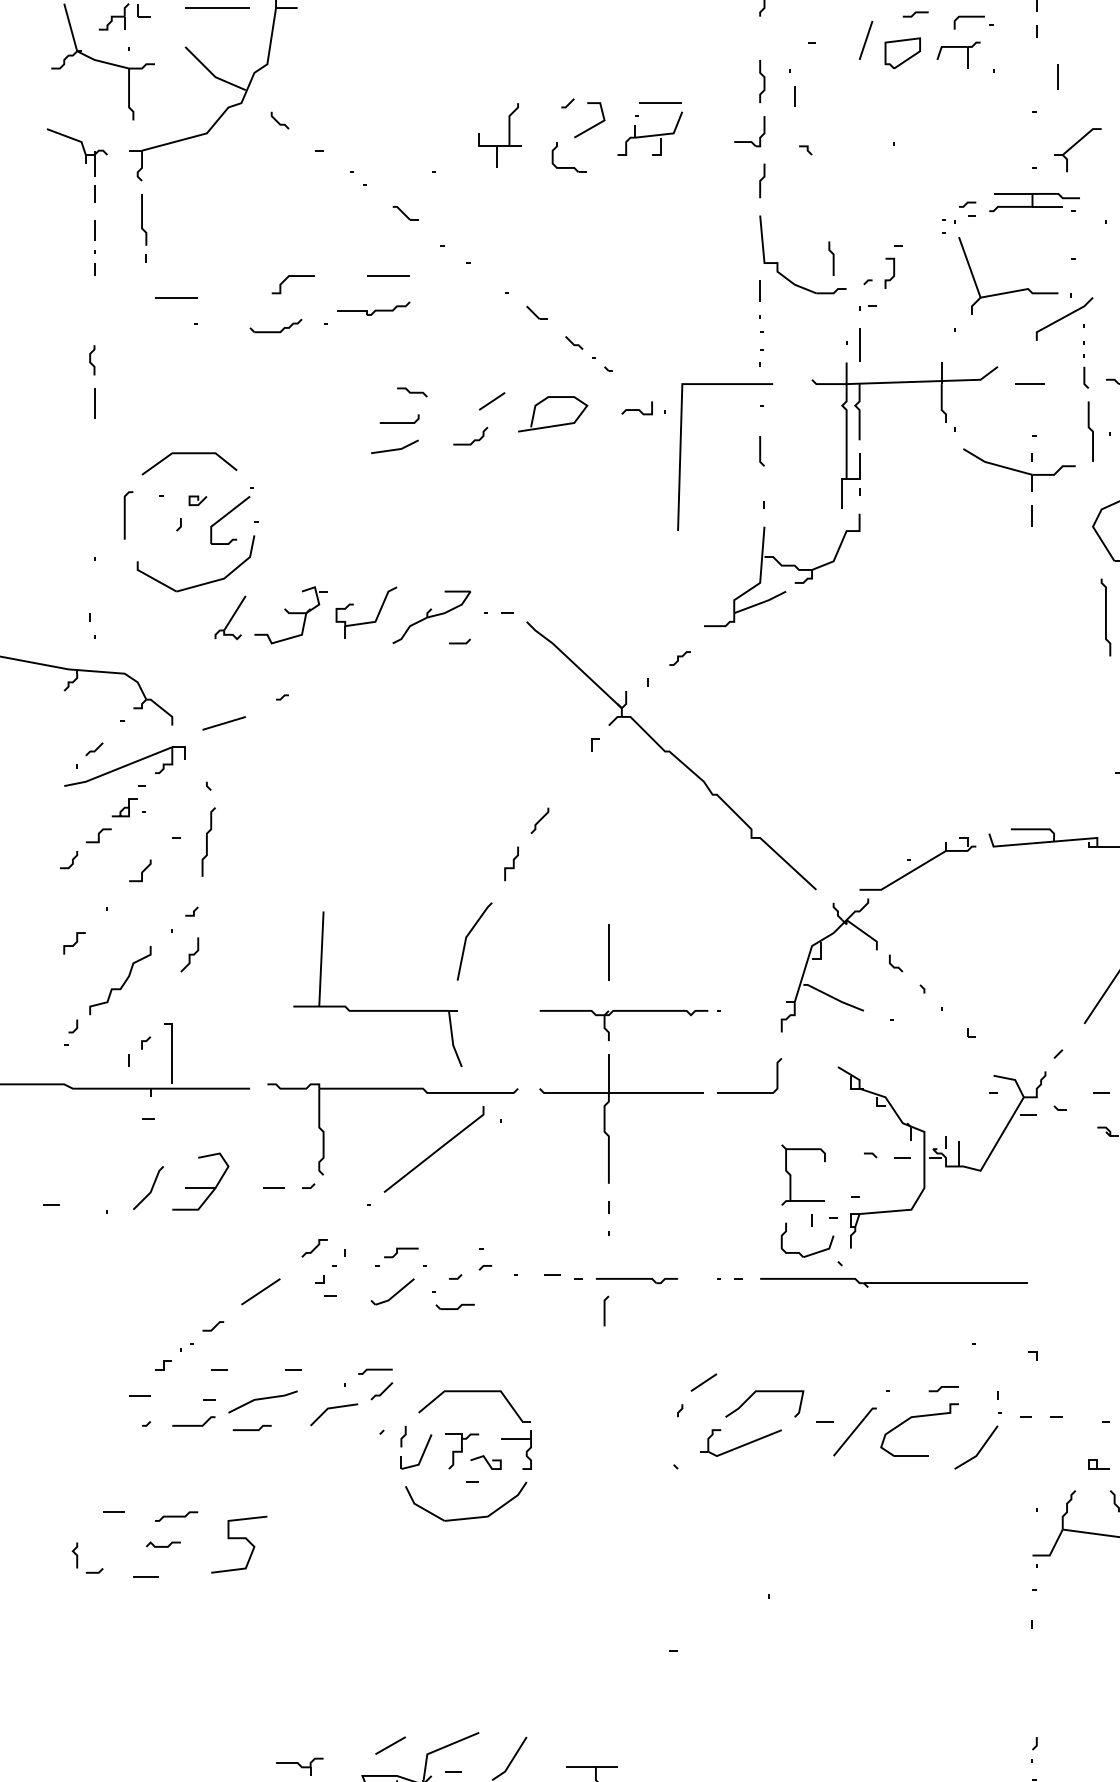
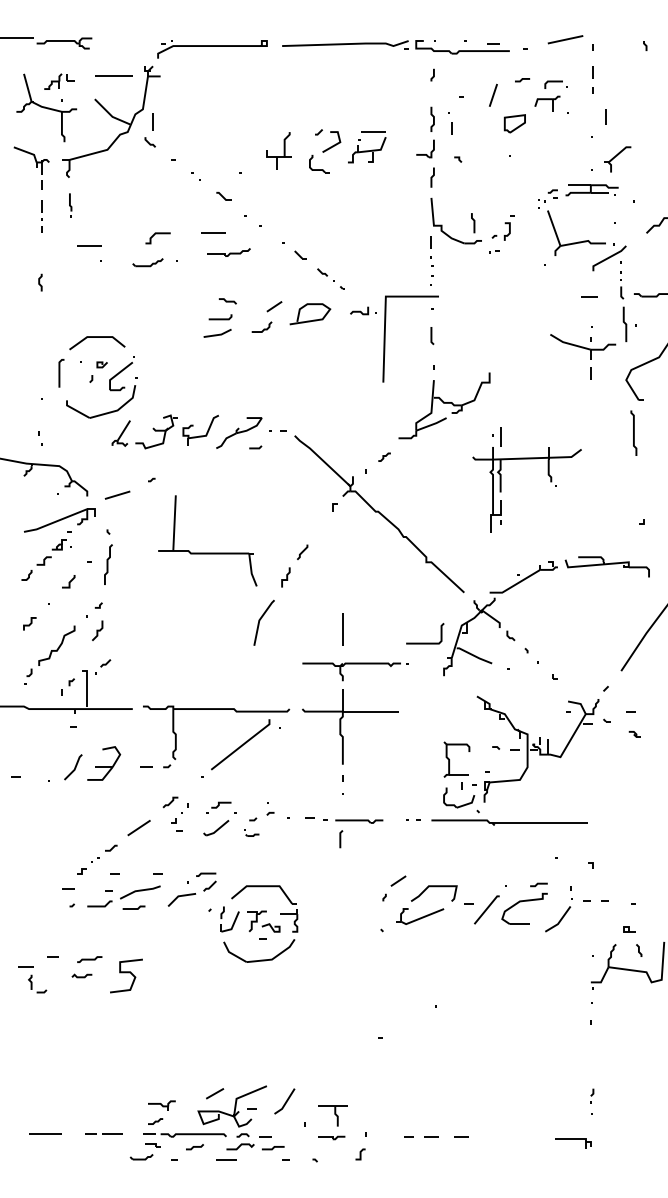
part: (902, 52) -> (514, 123), moved
part: (143, 228) -> (70, 205), size x0.6
part: (372, 308) -> (228, 252), moved
part: (903, 383) -> (526, 459), moved
line: (94, 402) -> (152, 121), moved
part: (90, 754) -> (103, 666), moved
part: (377, 1009) -> (207, 552), moved
line: (750, 1091) -> (425, 642), moved
part: (452, 1299) -> (251, 832), size x0.6
line: (145, 1576) -> (25, 966), moved

